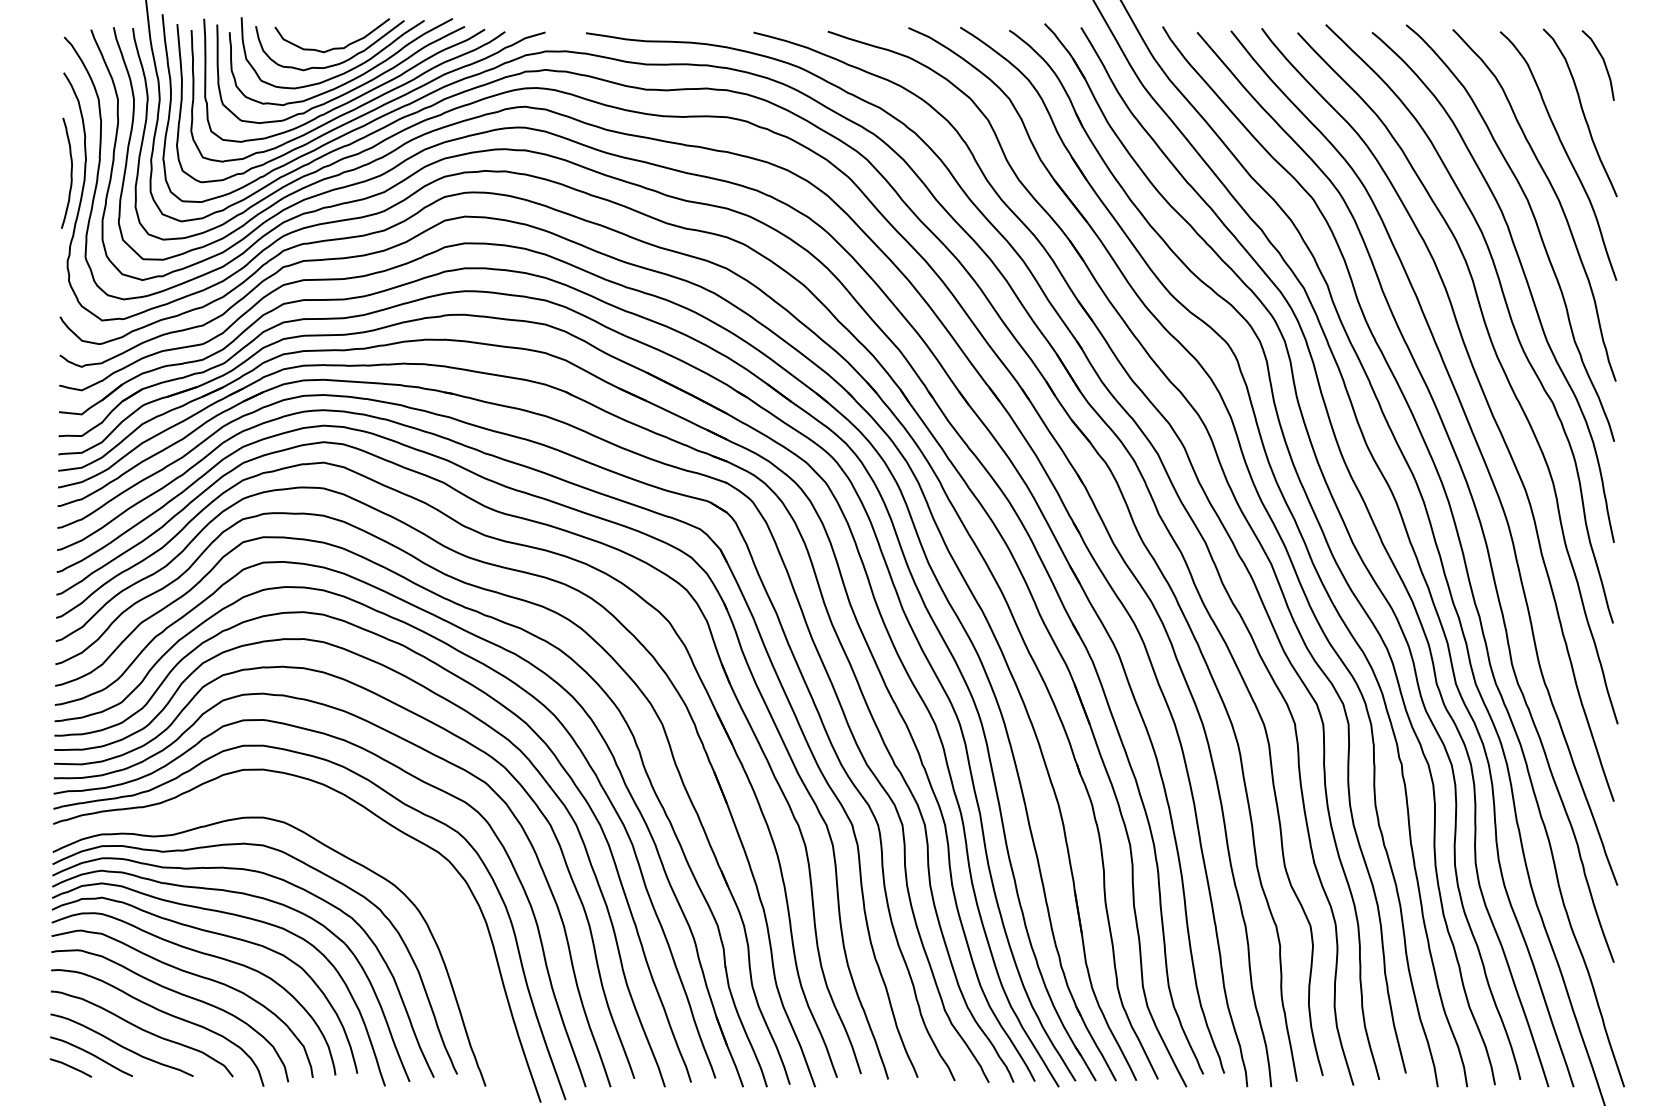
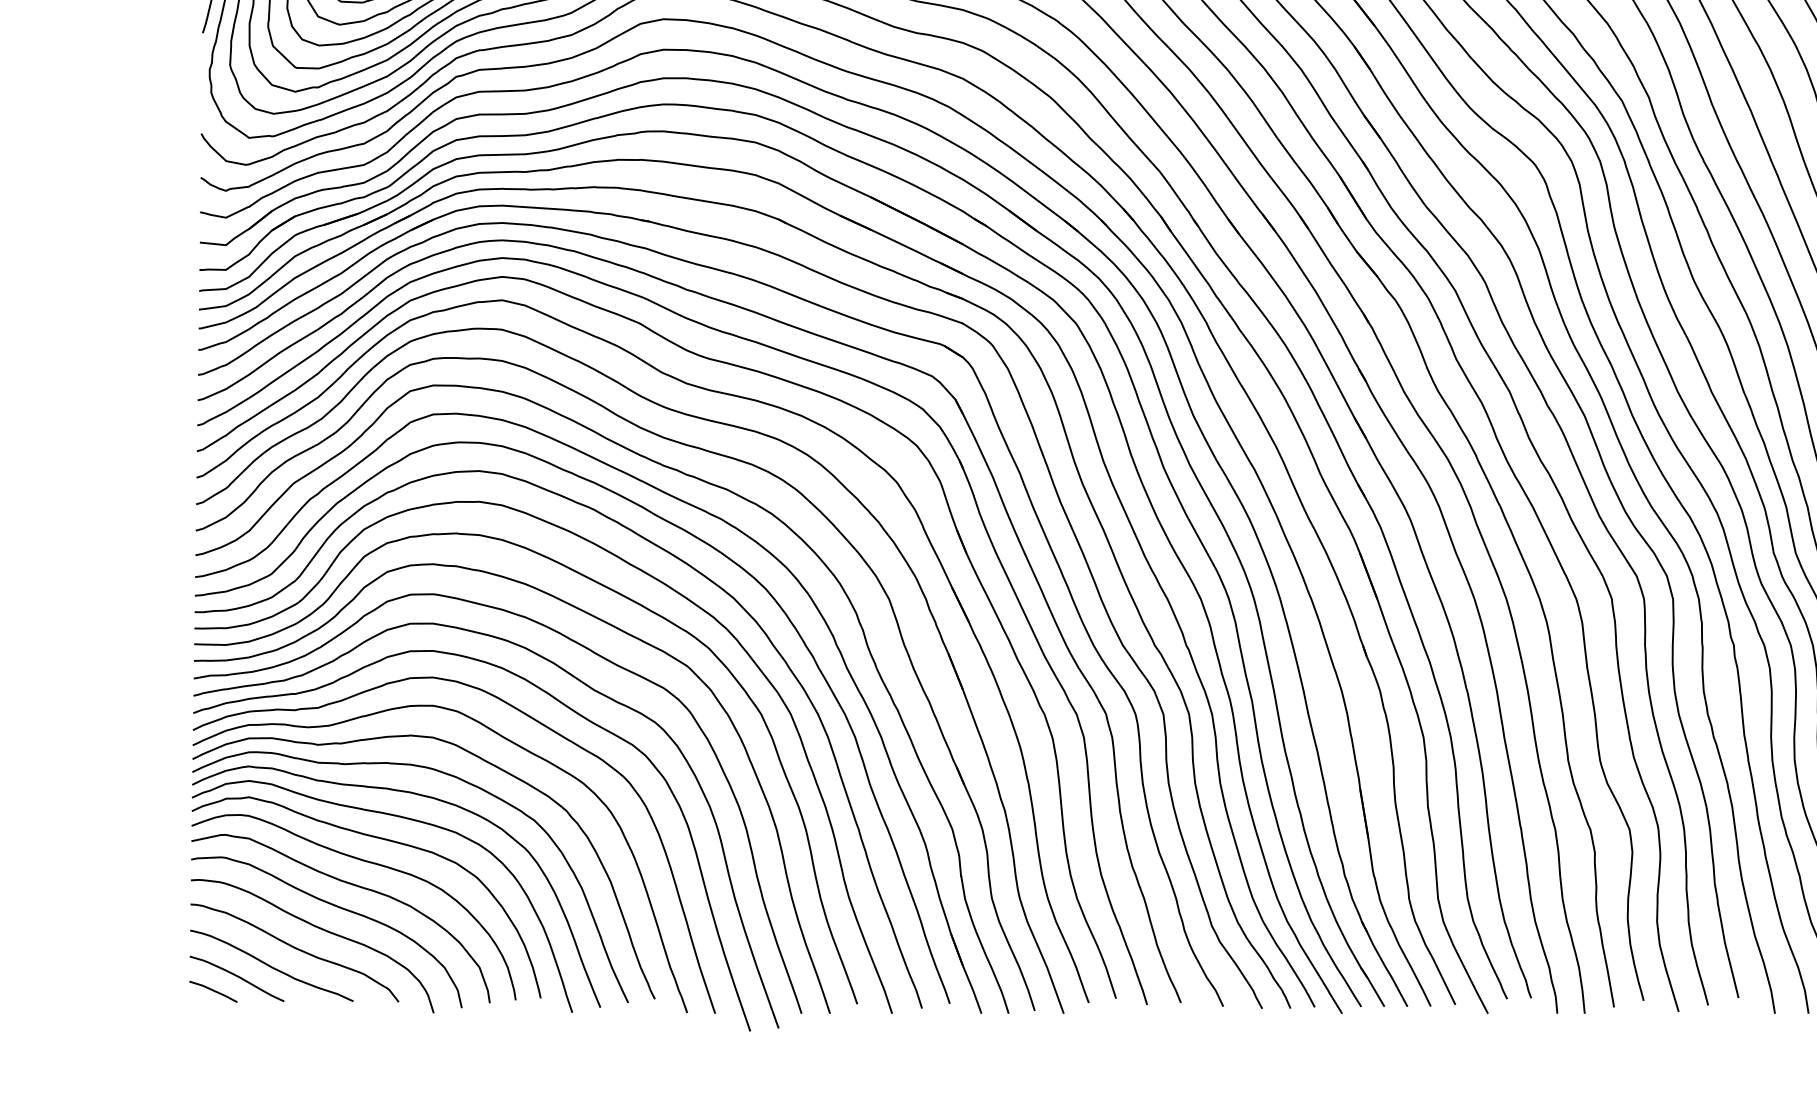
curve: (349, 829) -> (531, 719), added

